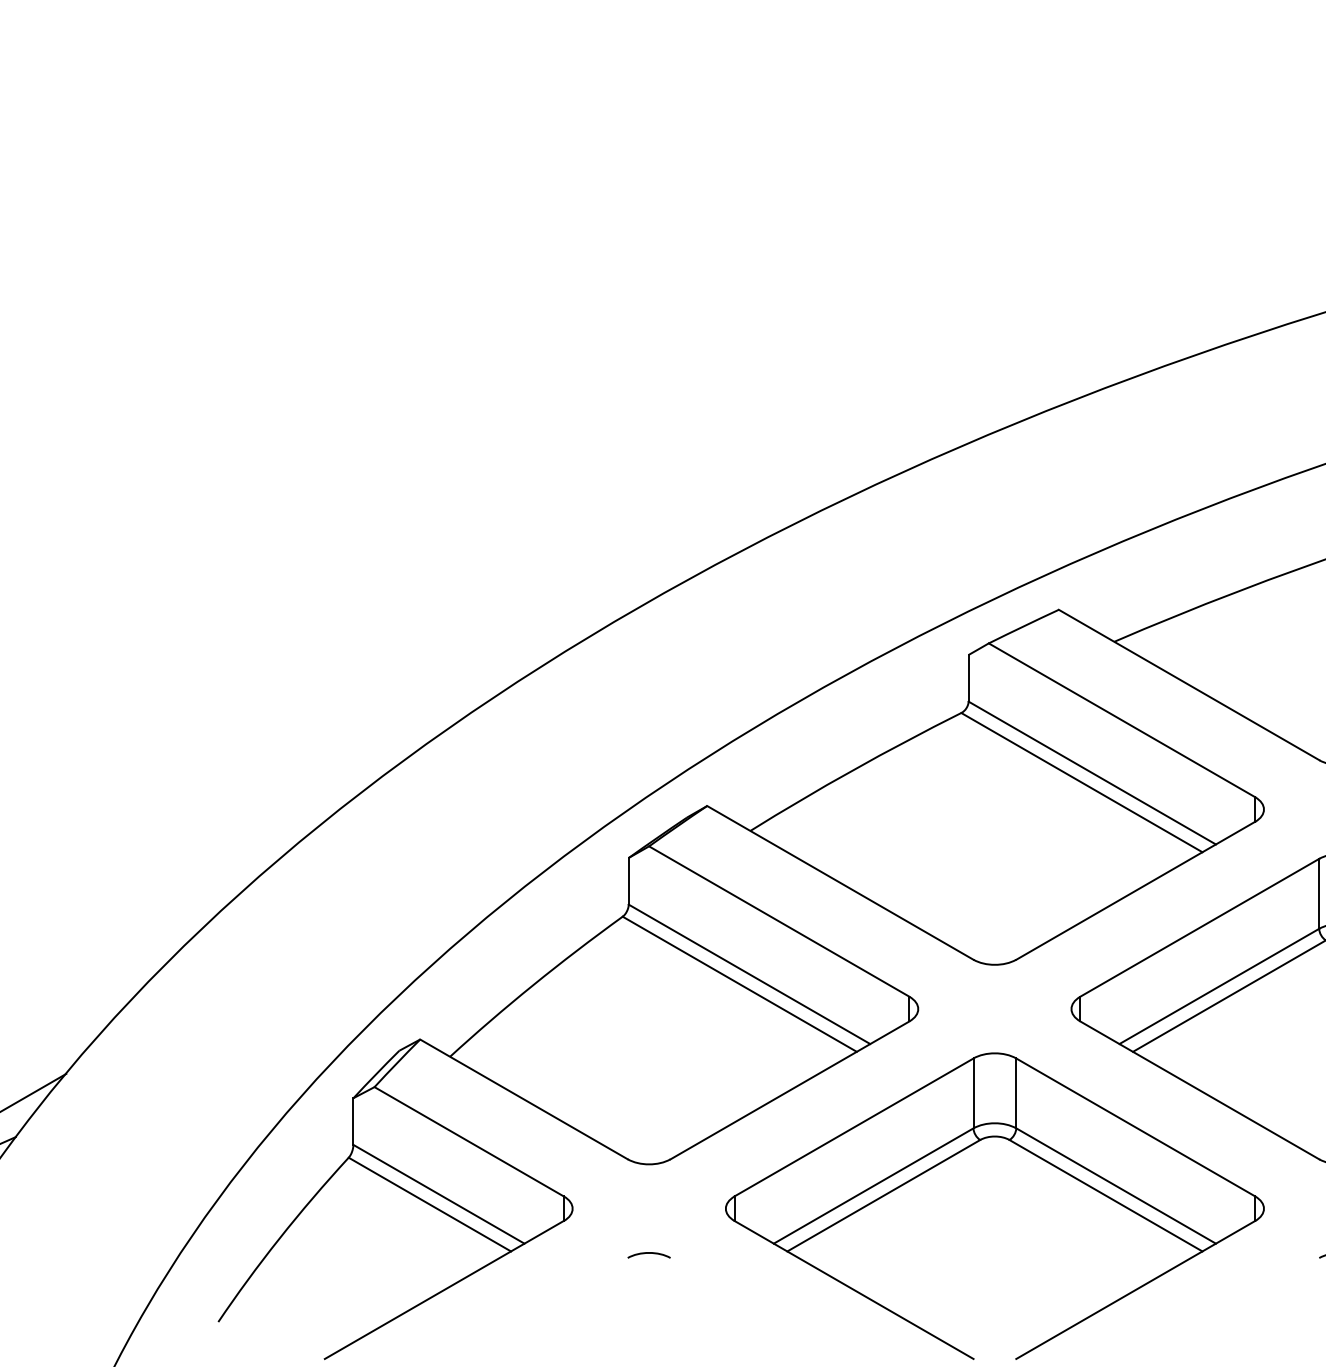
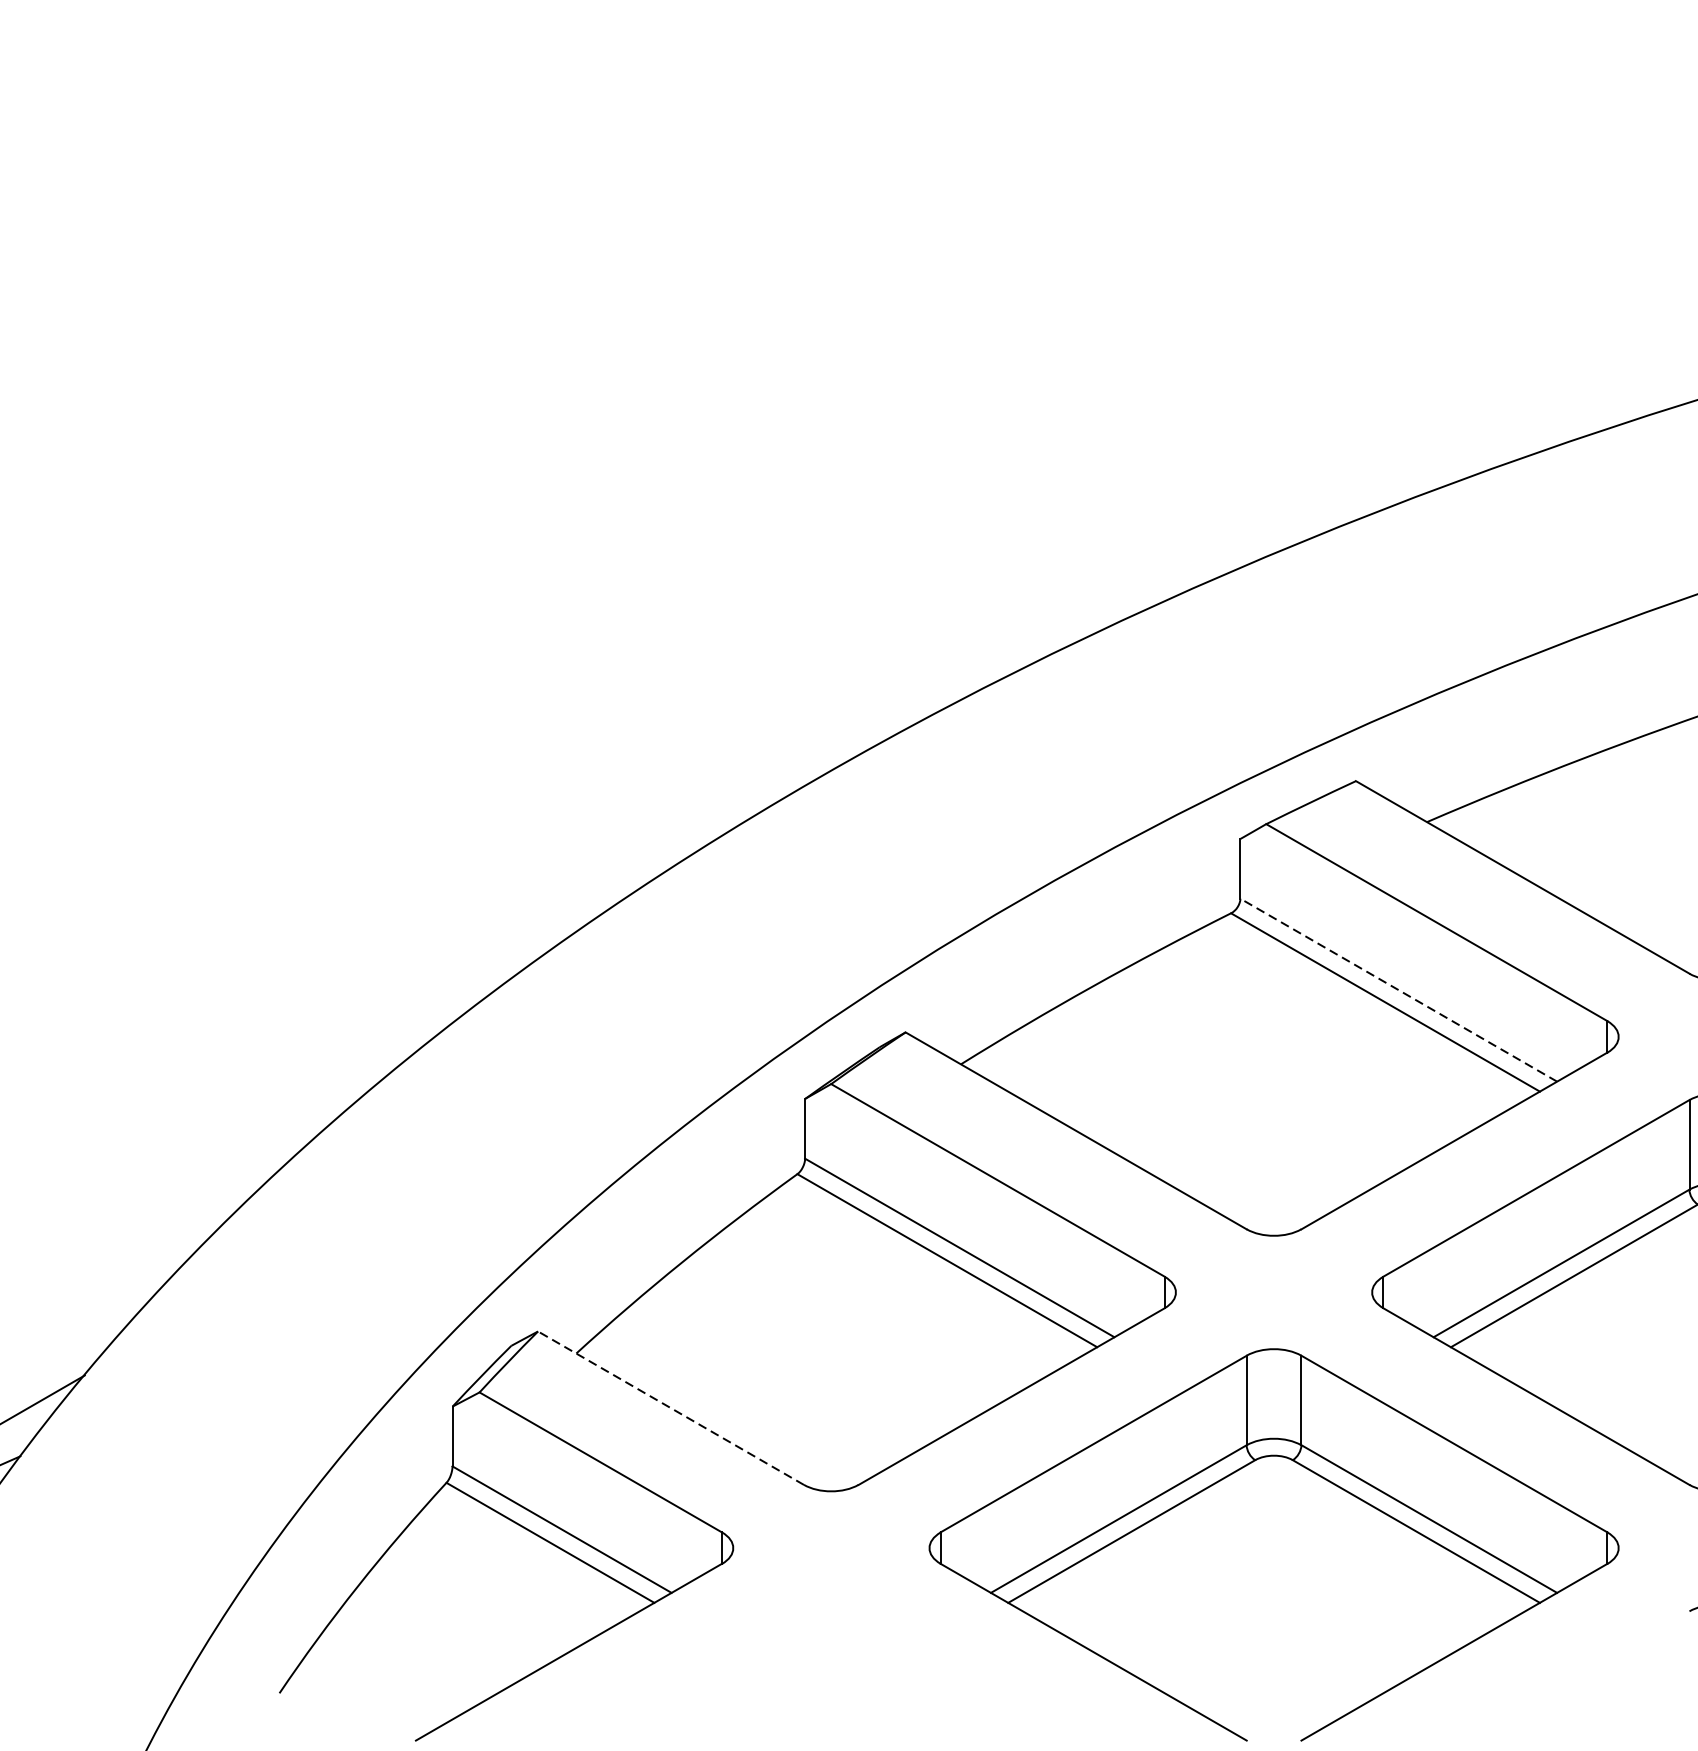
line: (1092, 773) -> (1399, 990), solid -> dashed
line: (524, 1099) -> (671, 1408), solid -> dashed
curve: (648, 1253) -> (830, 1605), removed

